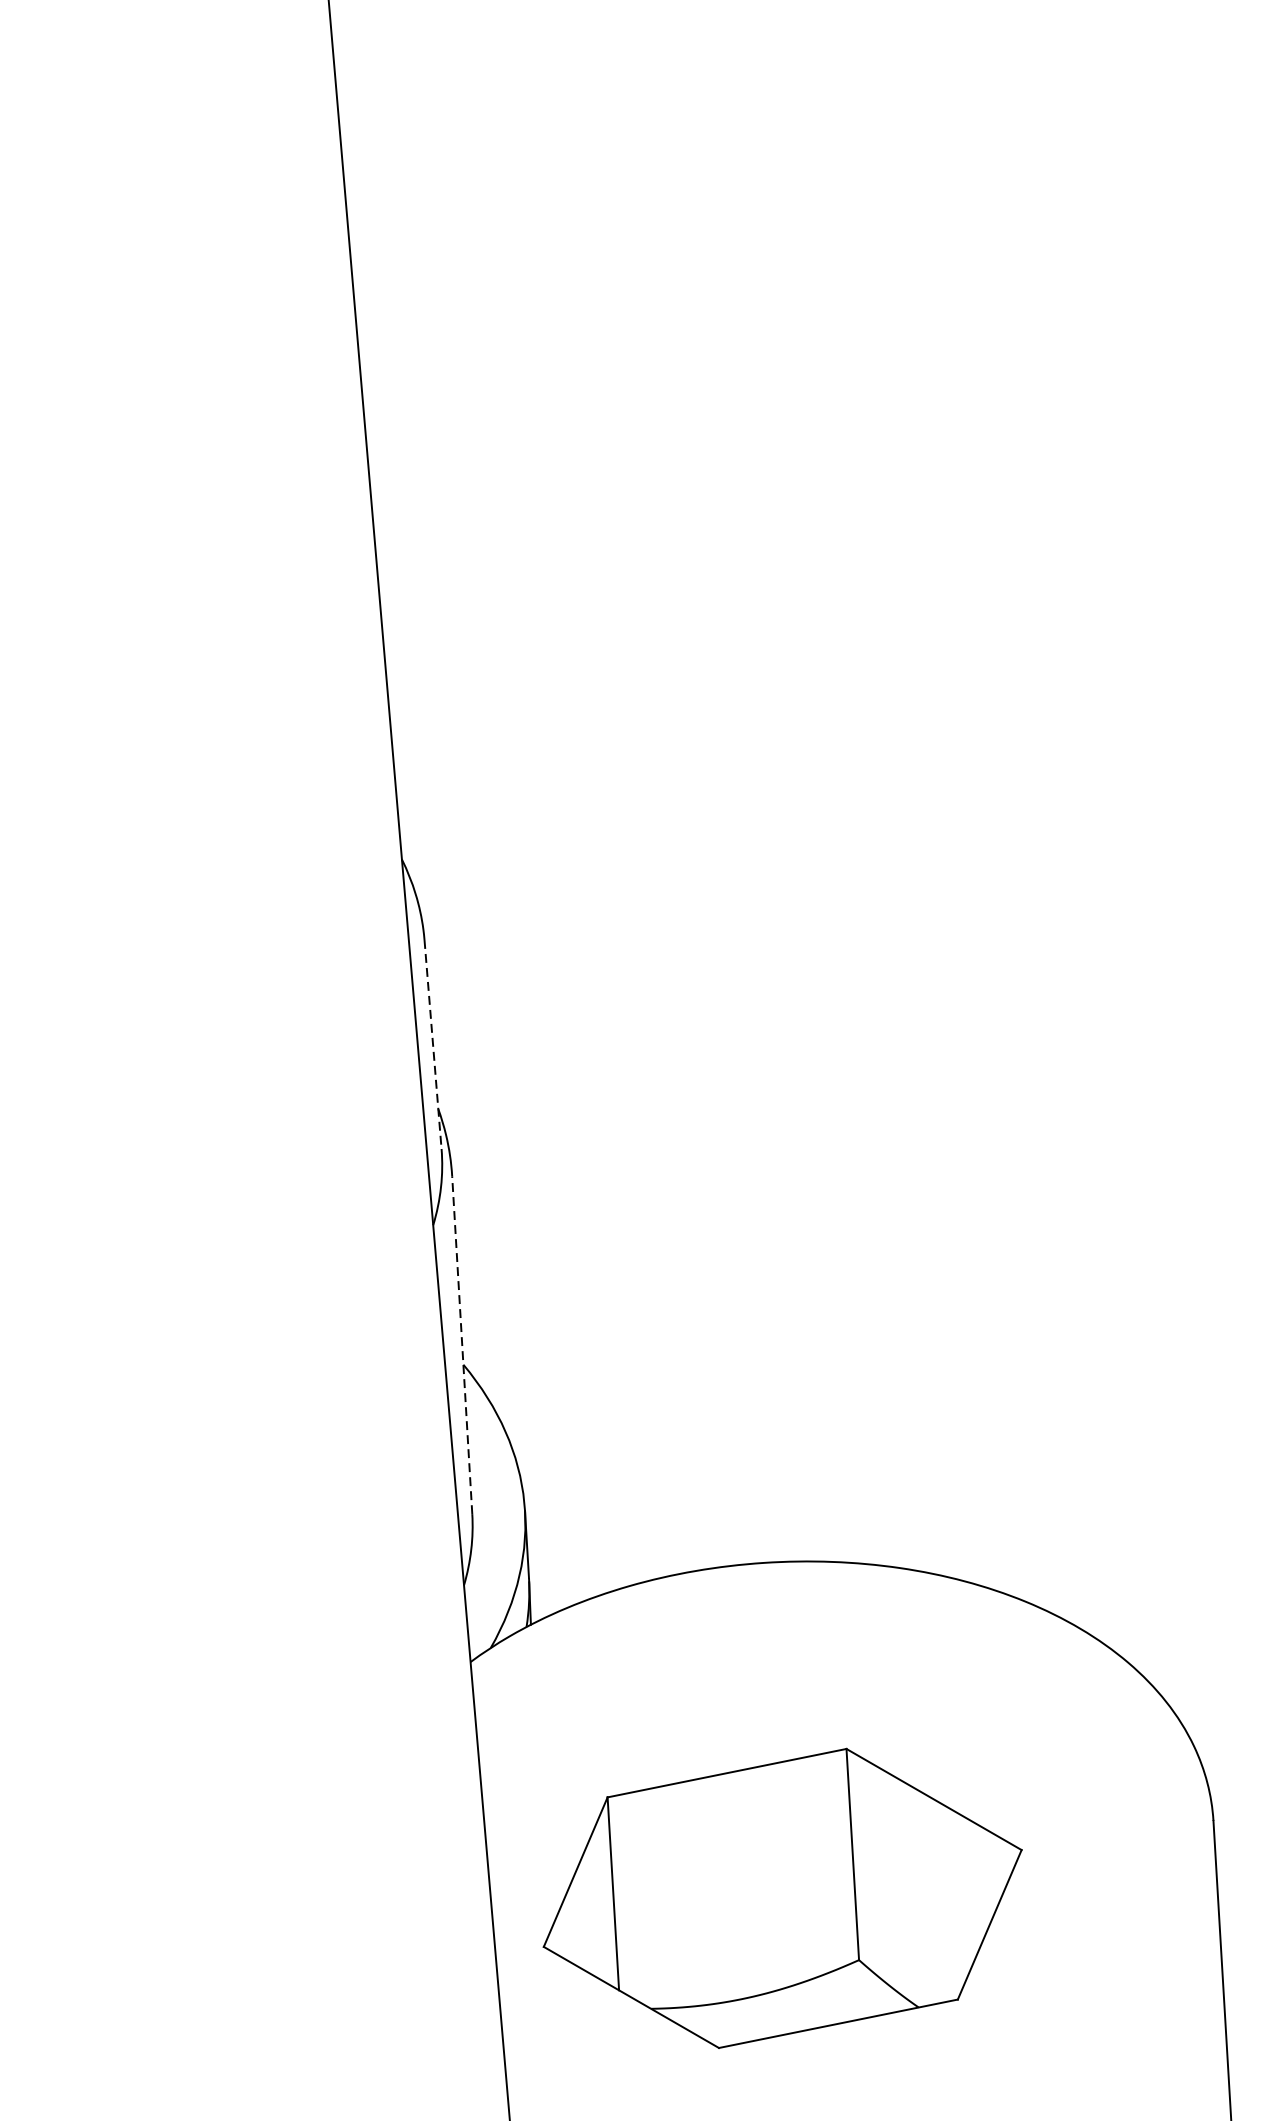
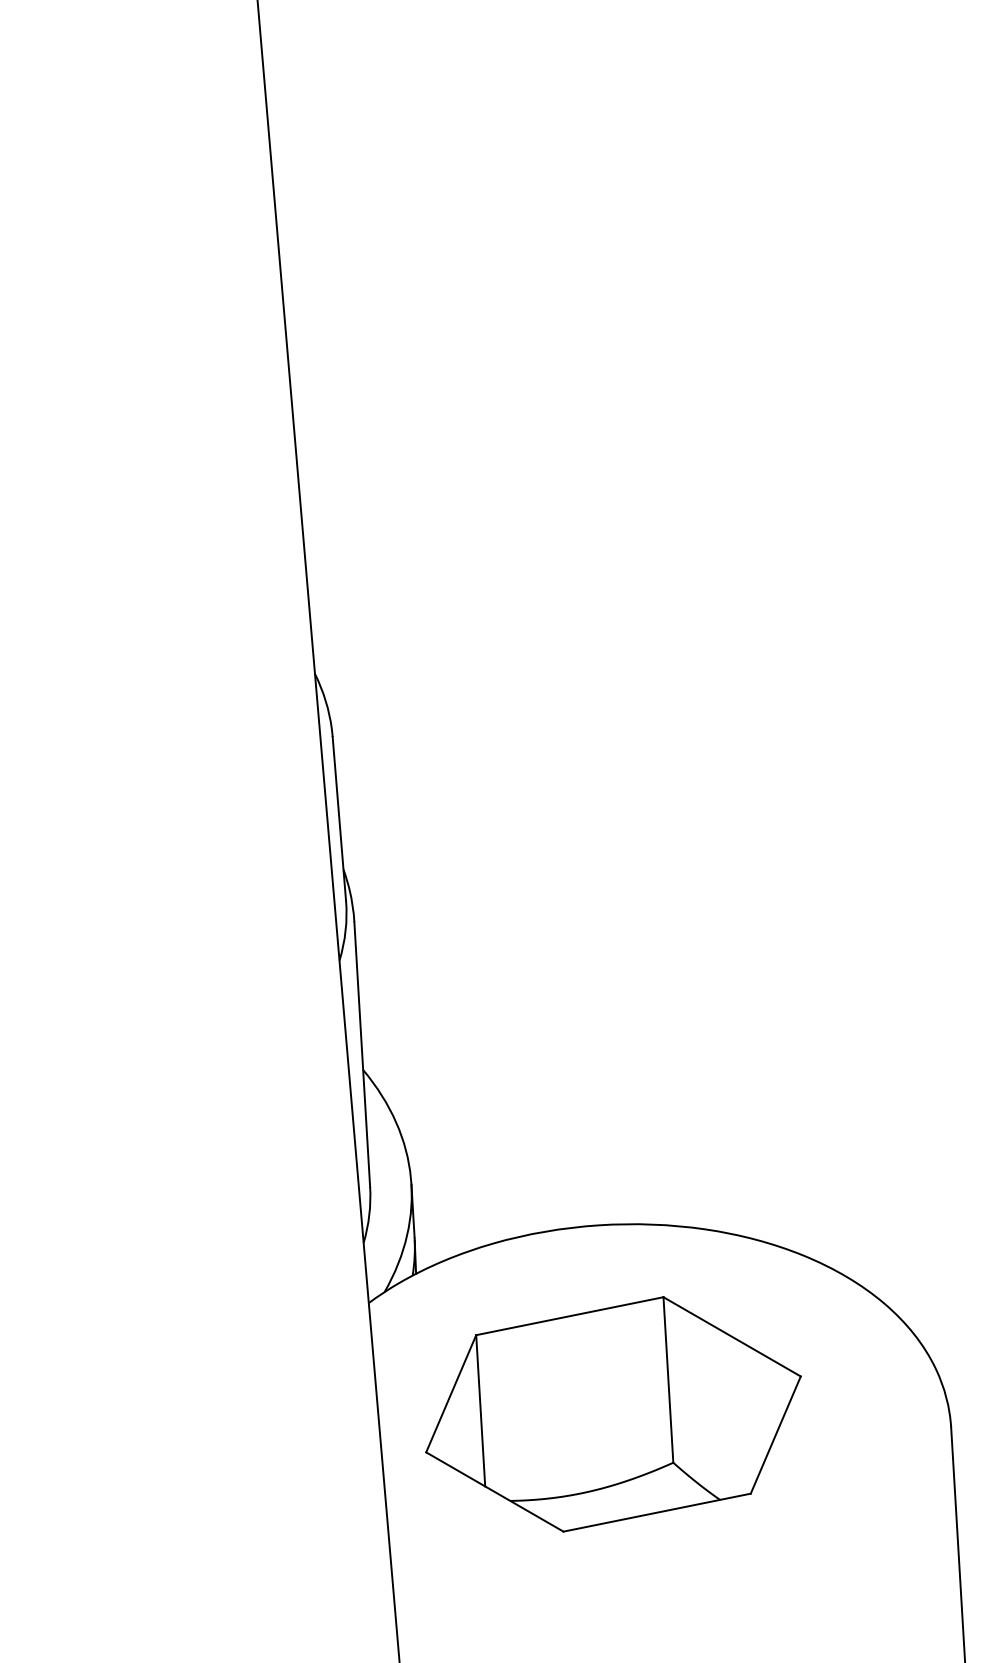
line: (433, 1045) -> (339, 819), dashed -> solid
line: (462, 1344) -> (362, 1054), dashed -> solid
part: (782, 1898) -> (613, 1414), moved

